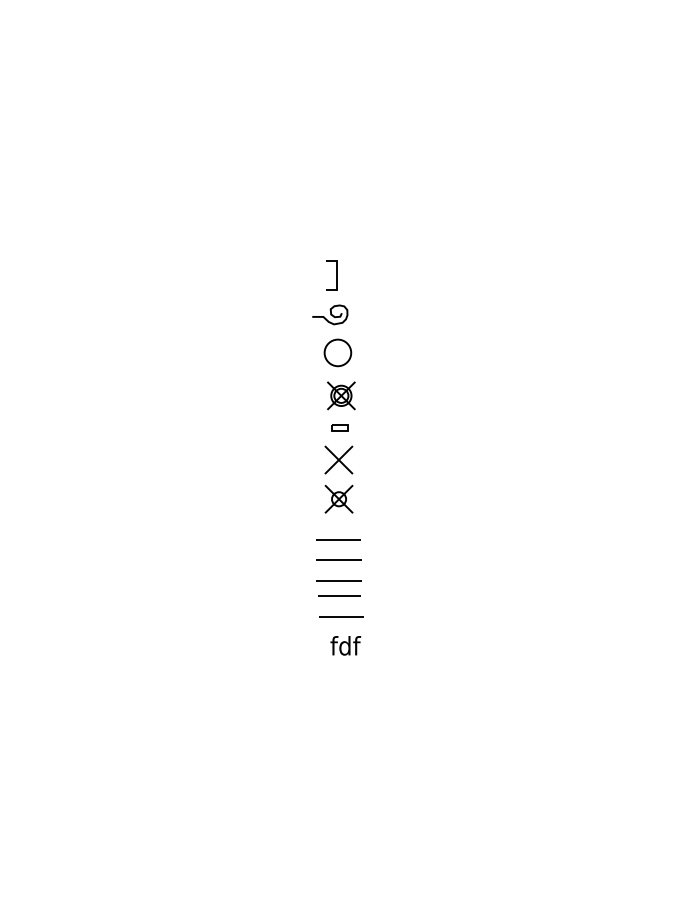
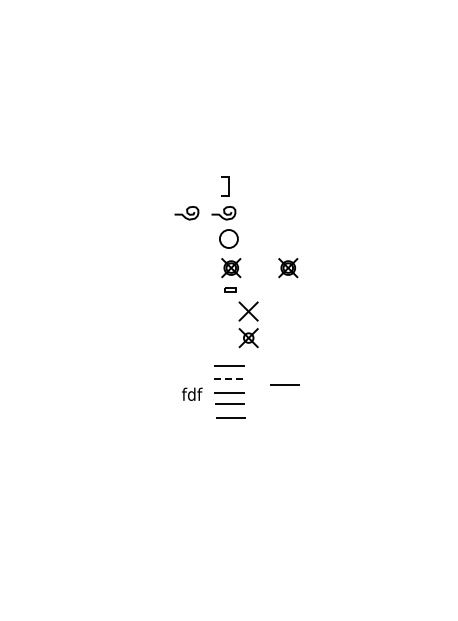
part: (275, 315) -> (186, 213), added
part: (425, 396) -> (288, 268), added
part: (331, 470) -> (243, 318), moved
line: (338, 560) -> (229, 379), solid -> dashed
line: (419, 567) -> (284, 384), added
text: (346, 644) -> (192, 393), moved

